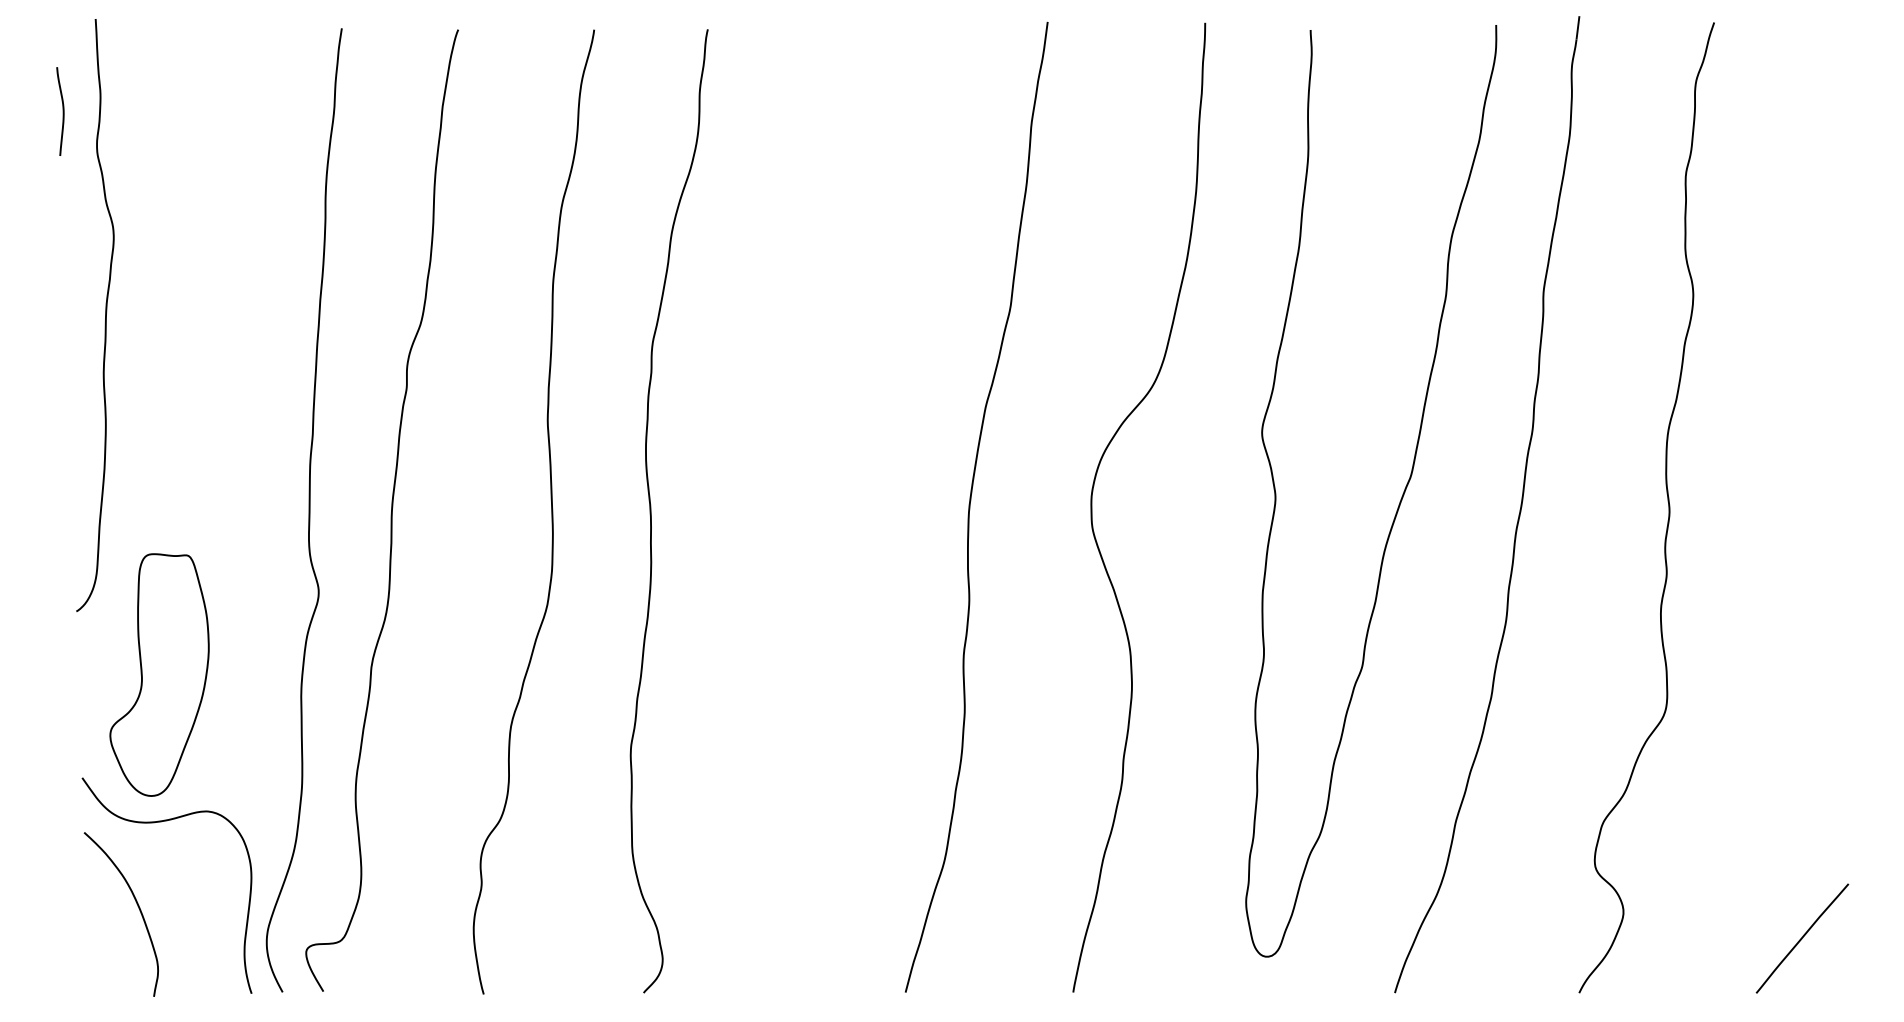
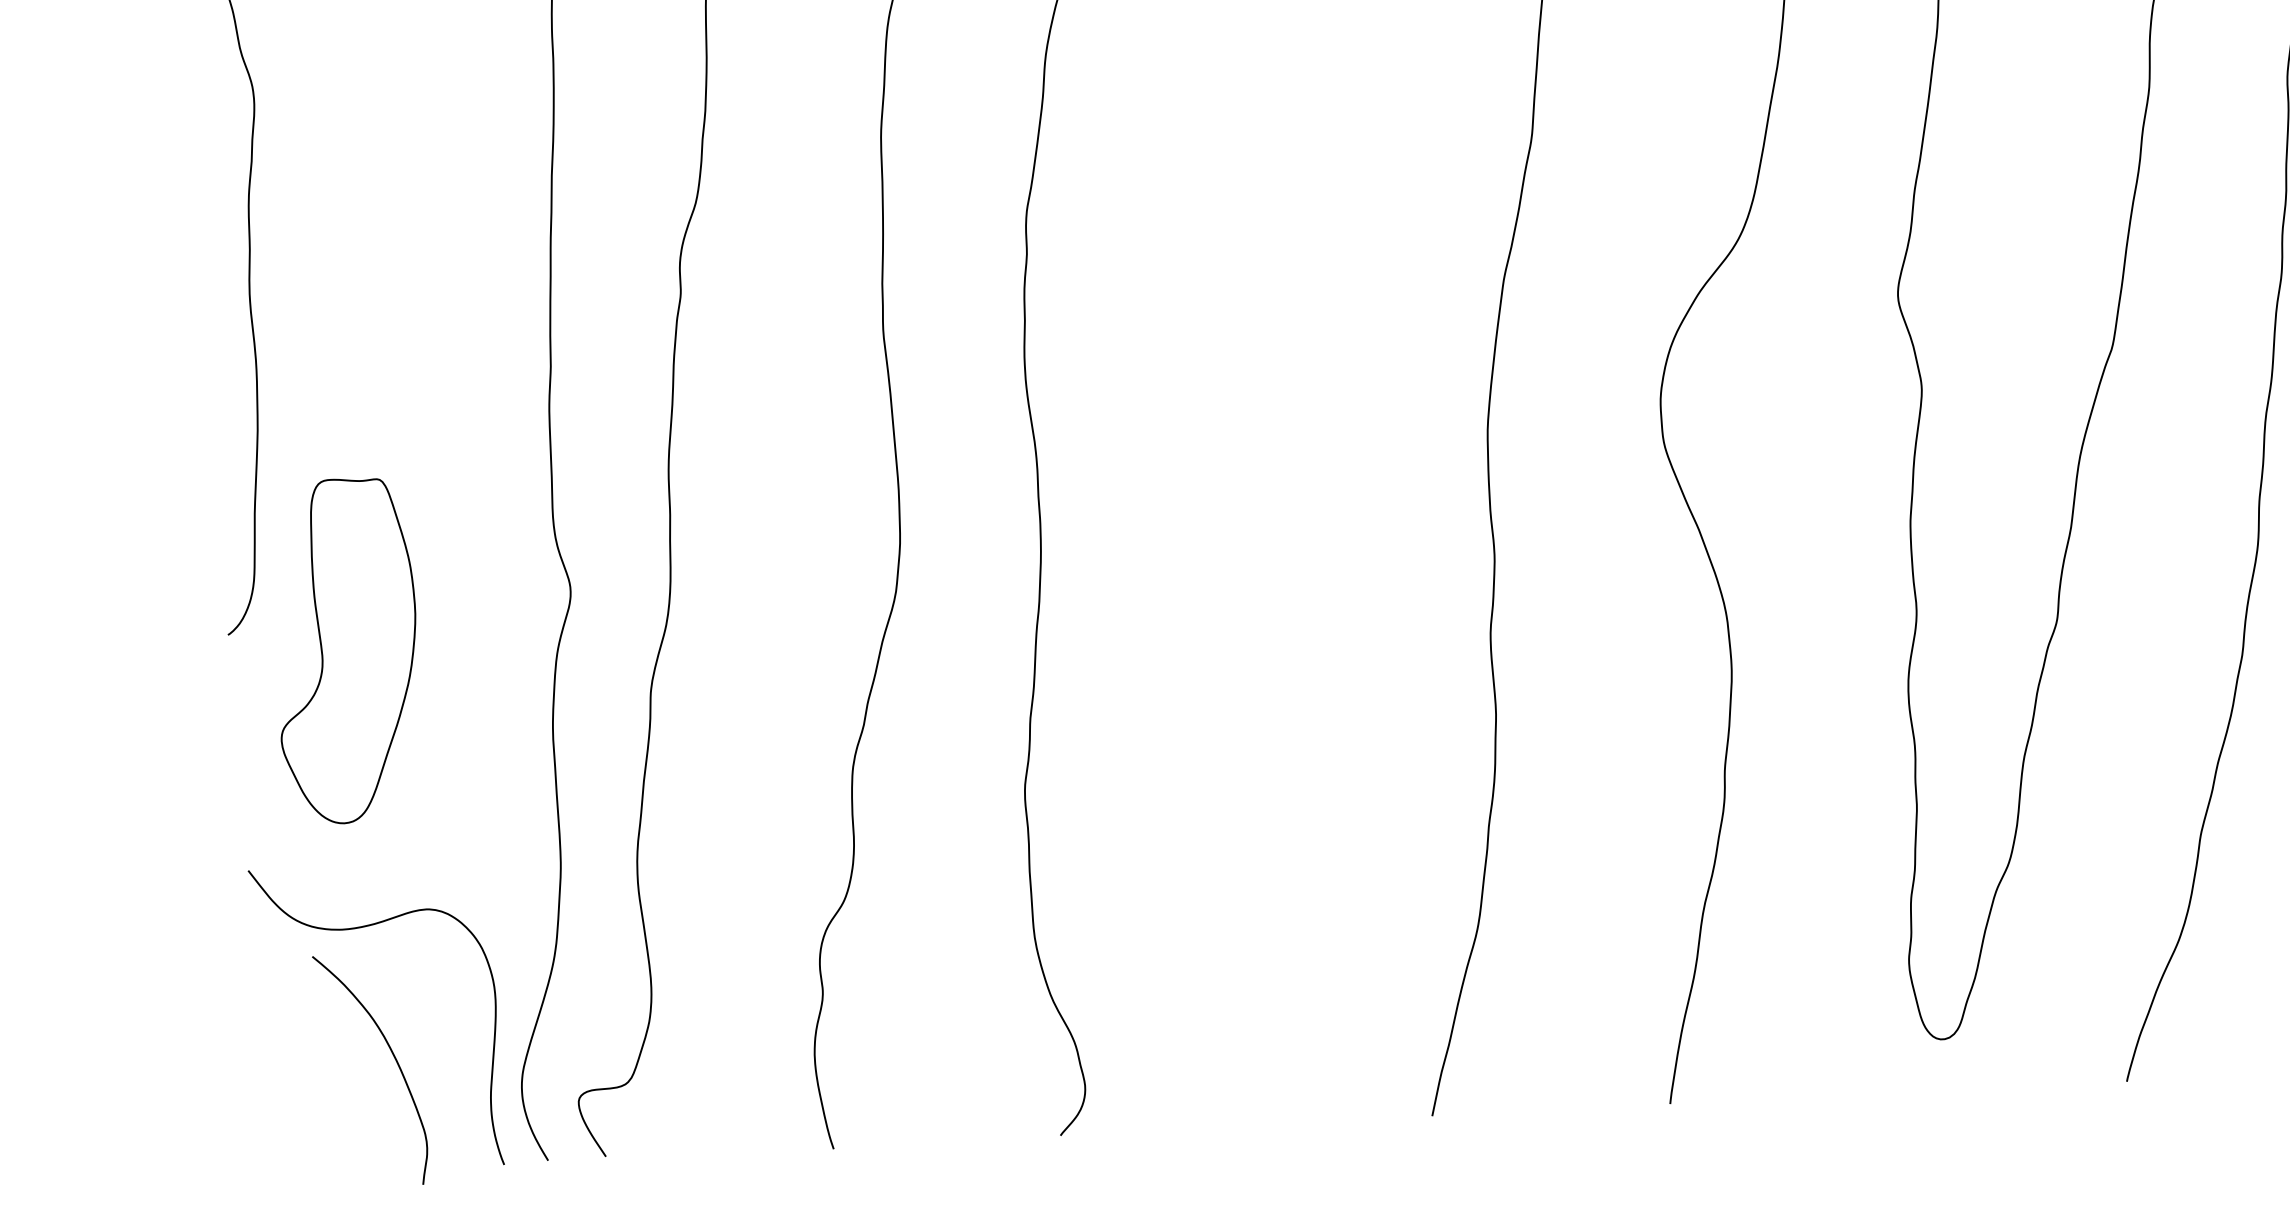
part: (159, 674) -> (347, 650), moved
curve: (137, 906) -> (393, 1057), moved

